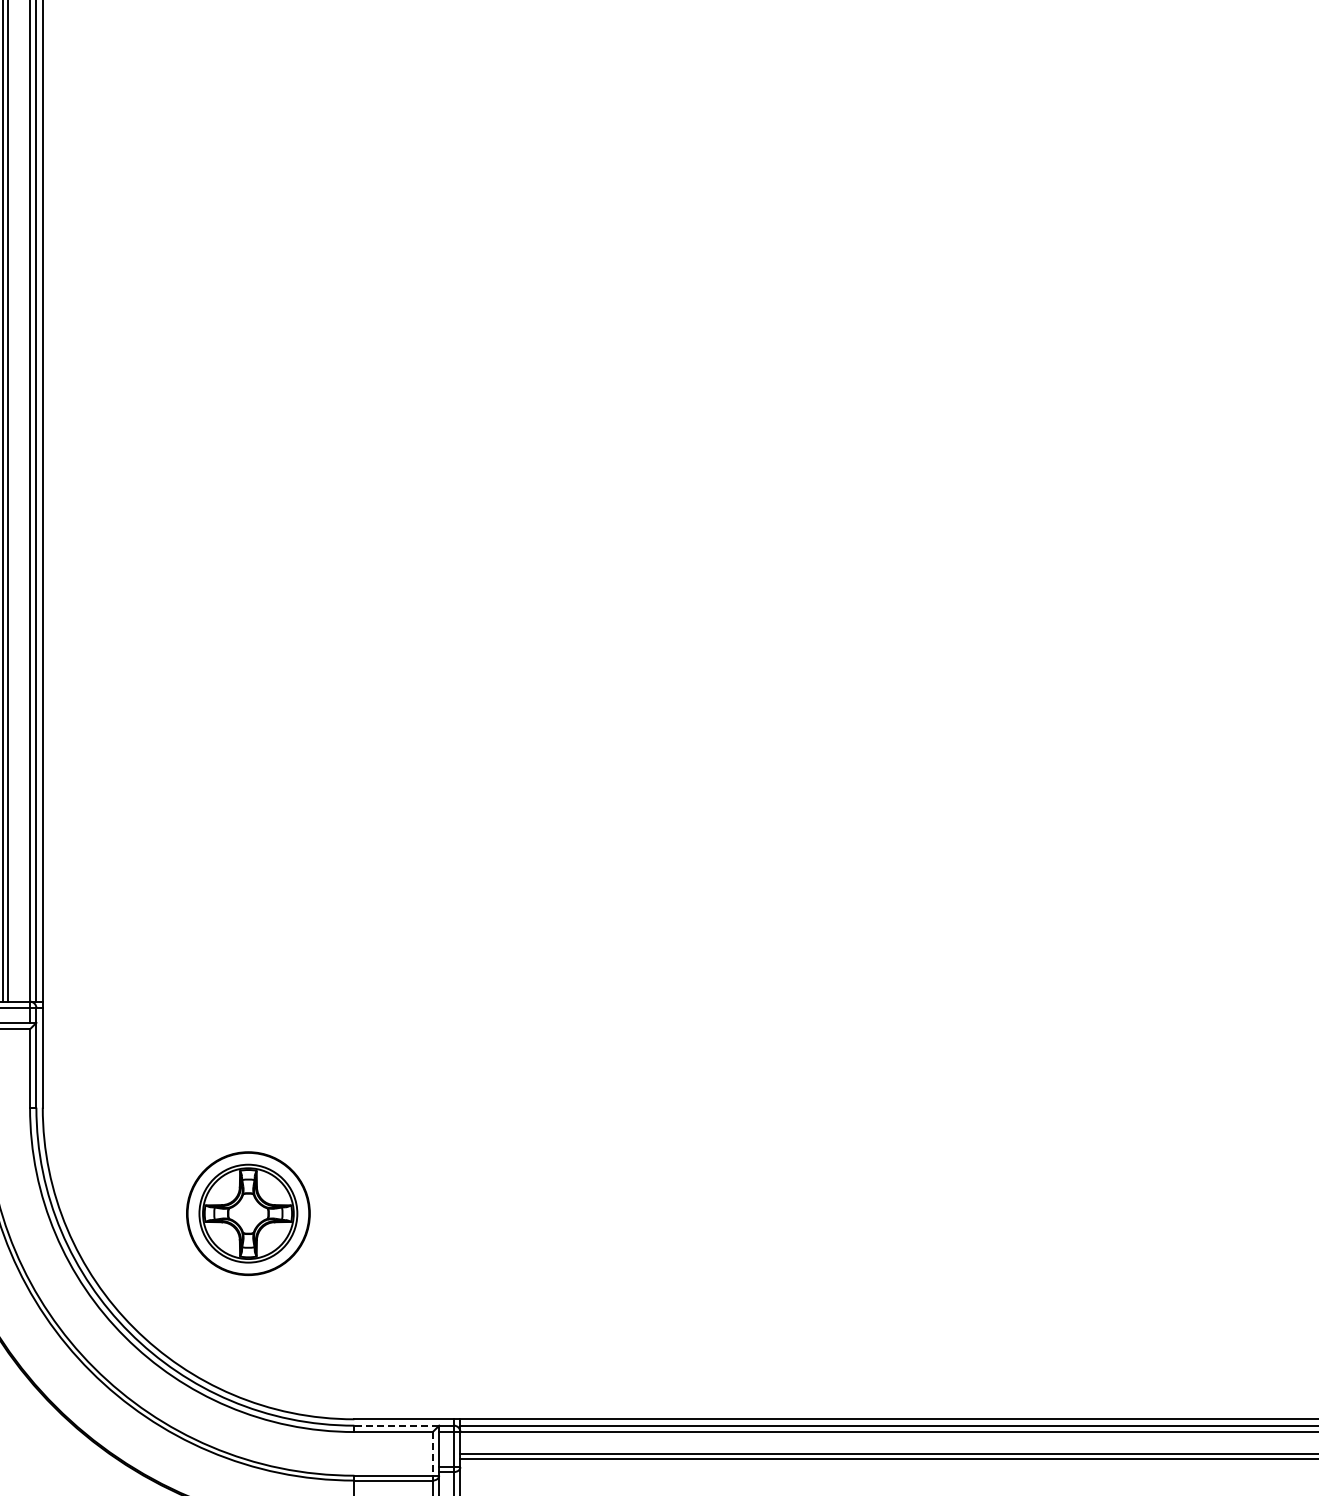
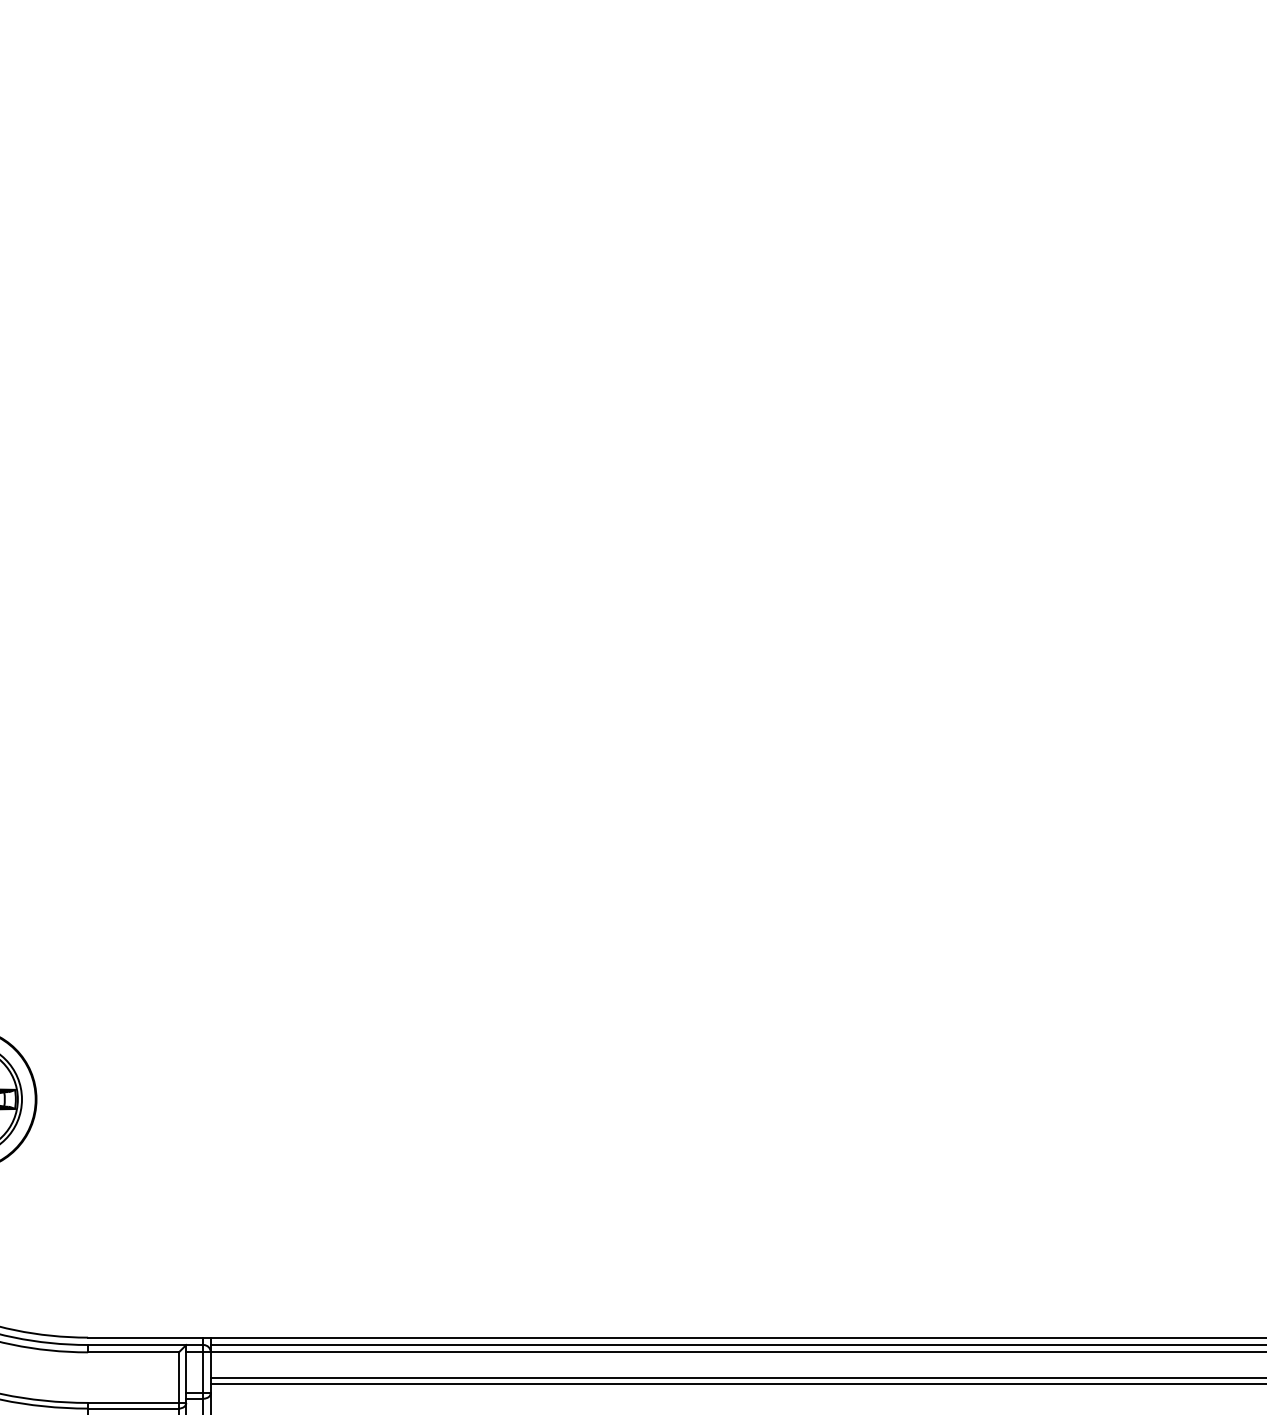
line: (396, 1425) -> (136, 1344), dashed -> solid
line: (432, 1453) -> (178, 1377), dashed -> solid

